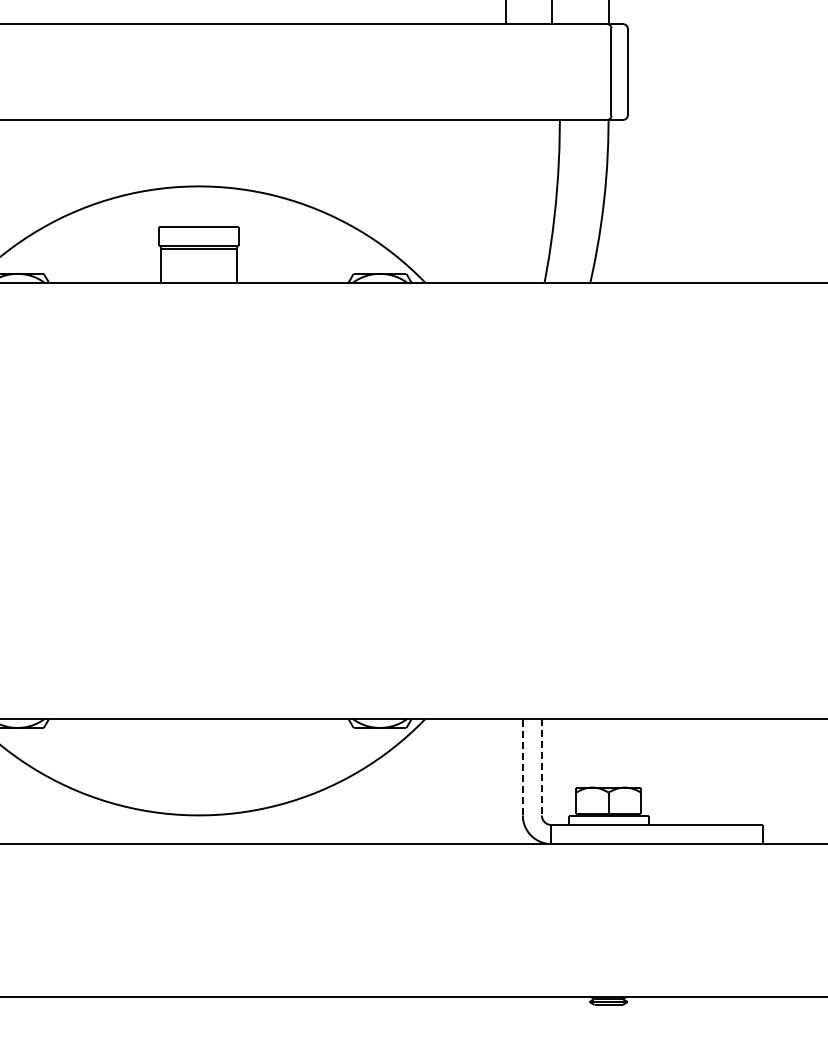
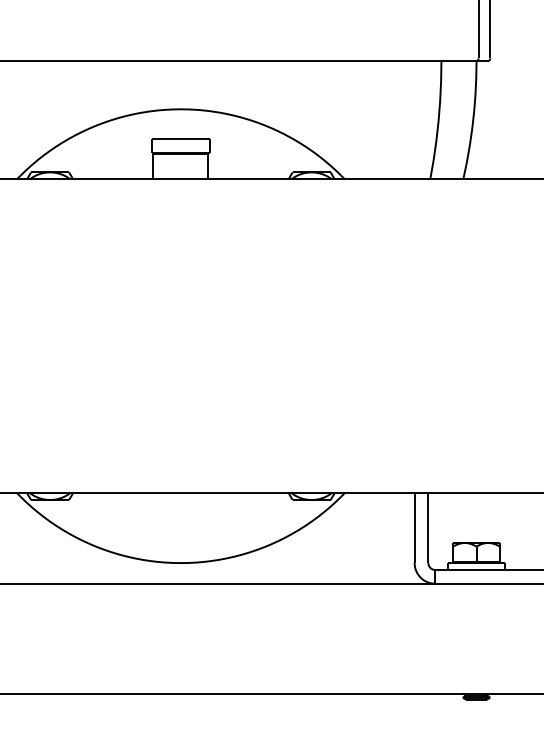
line: (522, 766) -> (414, 527), dashed -> solid
line: (541, 767) -> (428, 528), dashed -> solid

